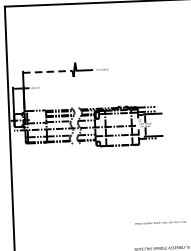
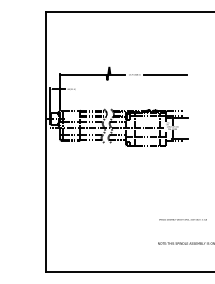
line: (135, 68) -> (165, 74), added
line: (48, 71) -> (84, 74), dashed -> solid

